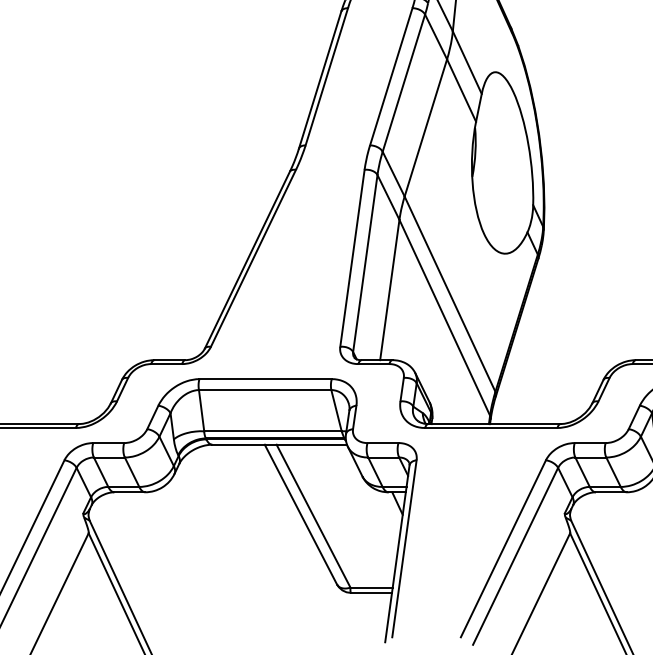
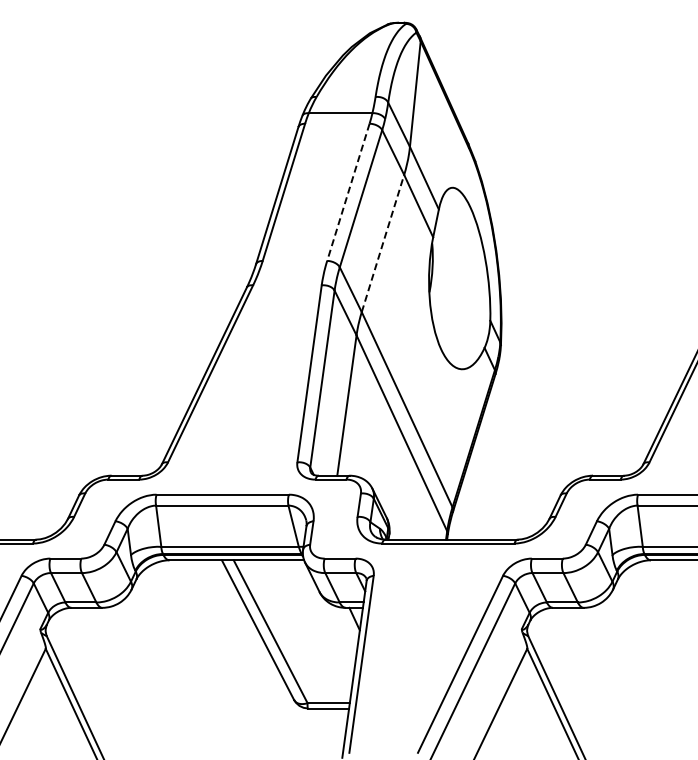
line: (391, 76) -> (348, 192), solid -> dashed
line: (425, 127) -> (382, 243), solid -> dashed

